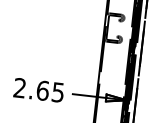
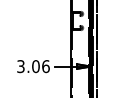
text: (39, 90) -> (33, 66), 2.65 -> 3.06

